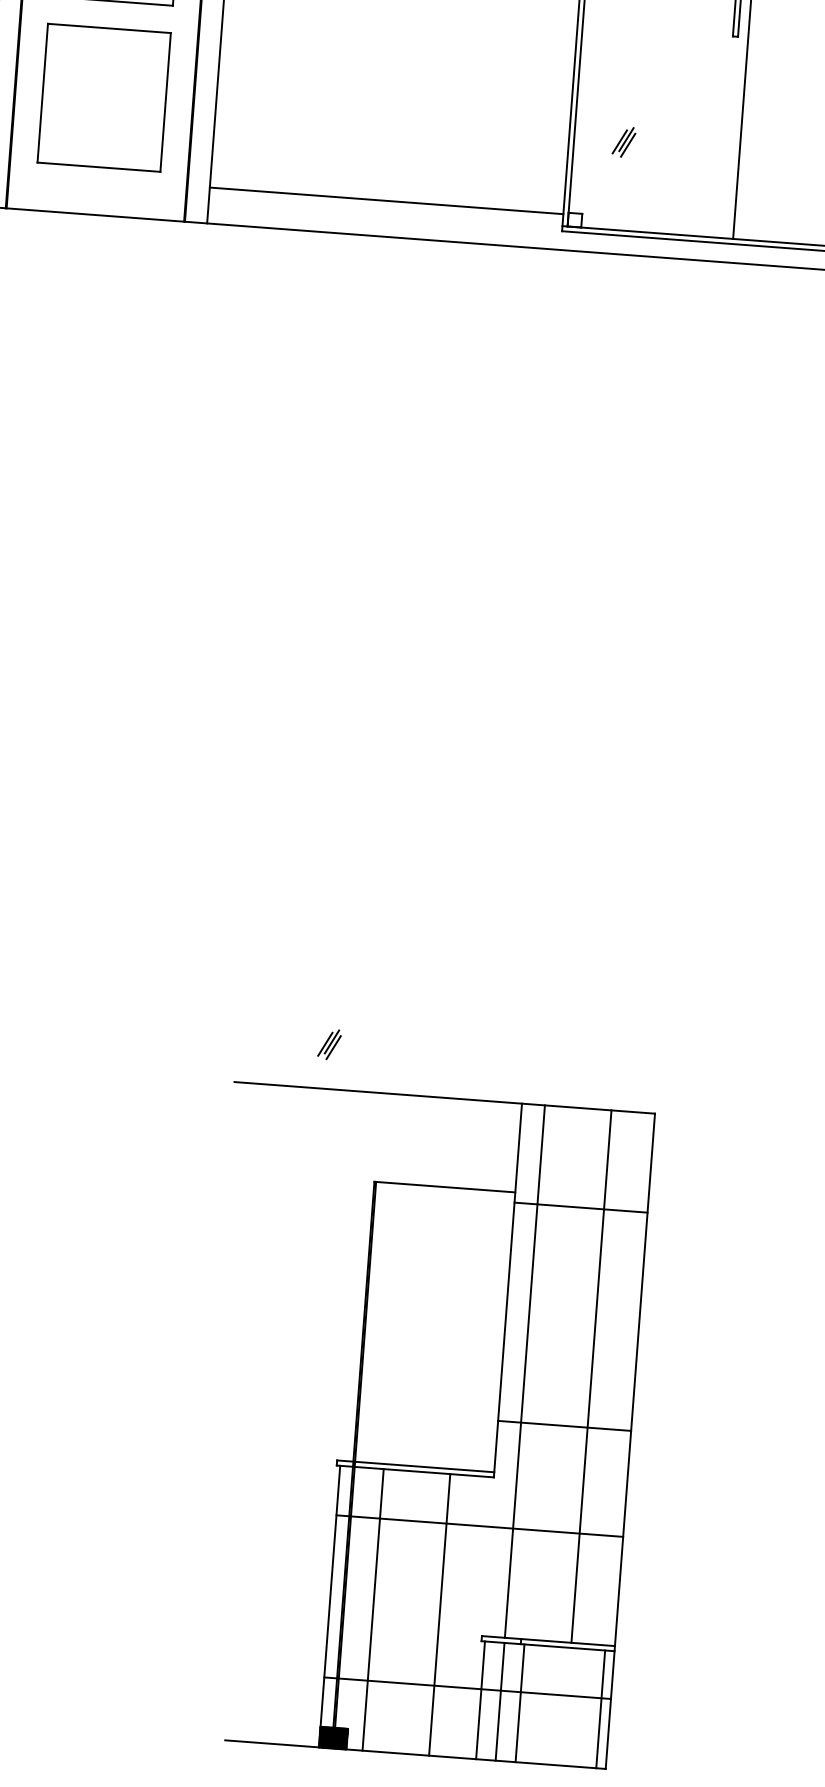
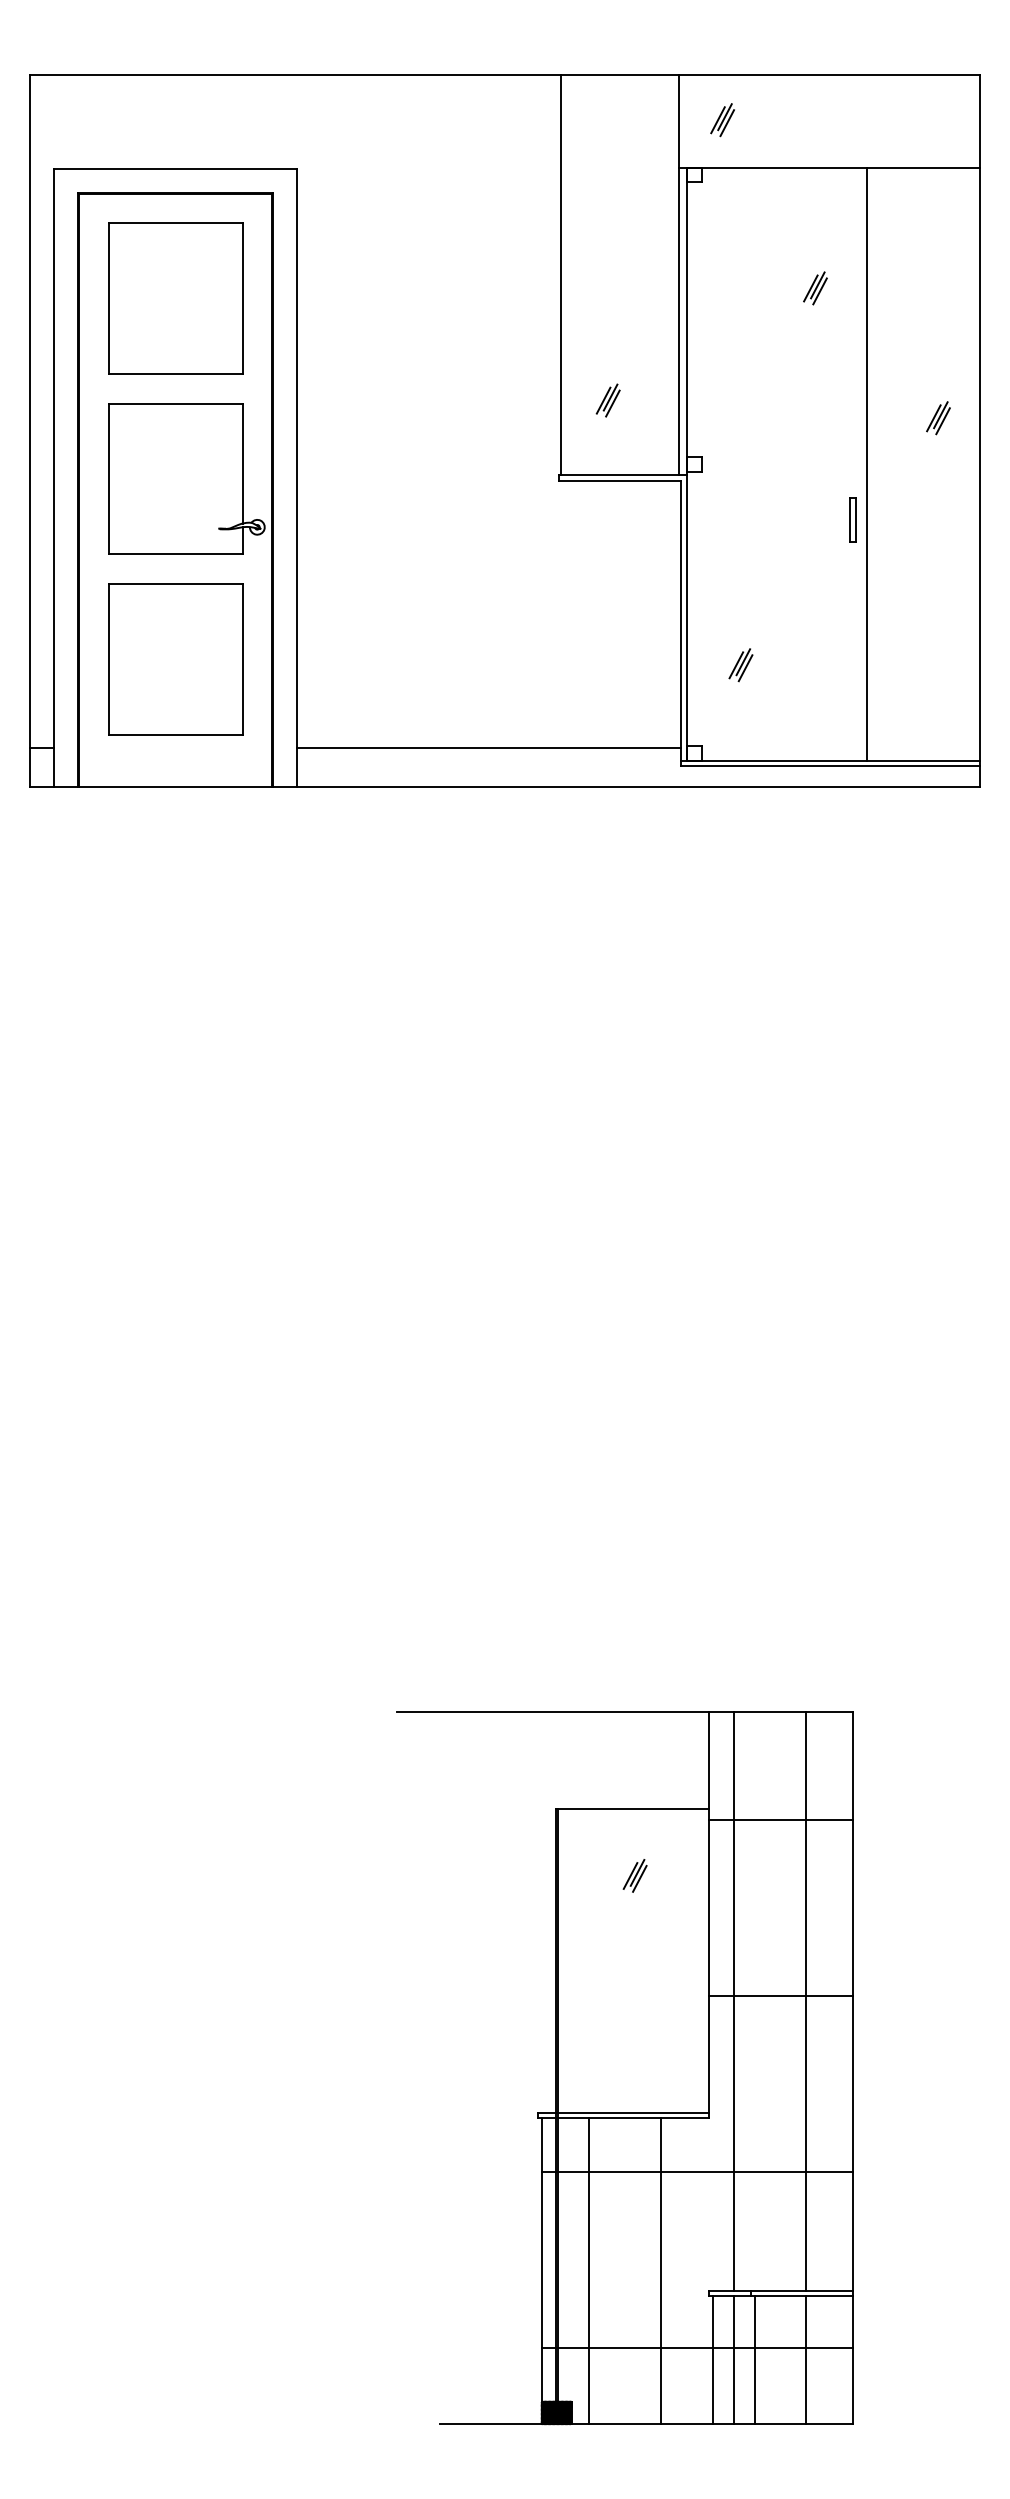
part: (329, 1044) -> (634, 1875), moved
line: (564, 1425) -> (780, 1995), moved
line: (601, 1709) -> (806, 2360), moved

